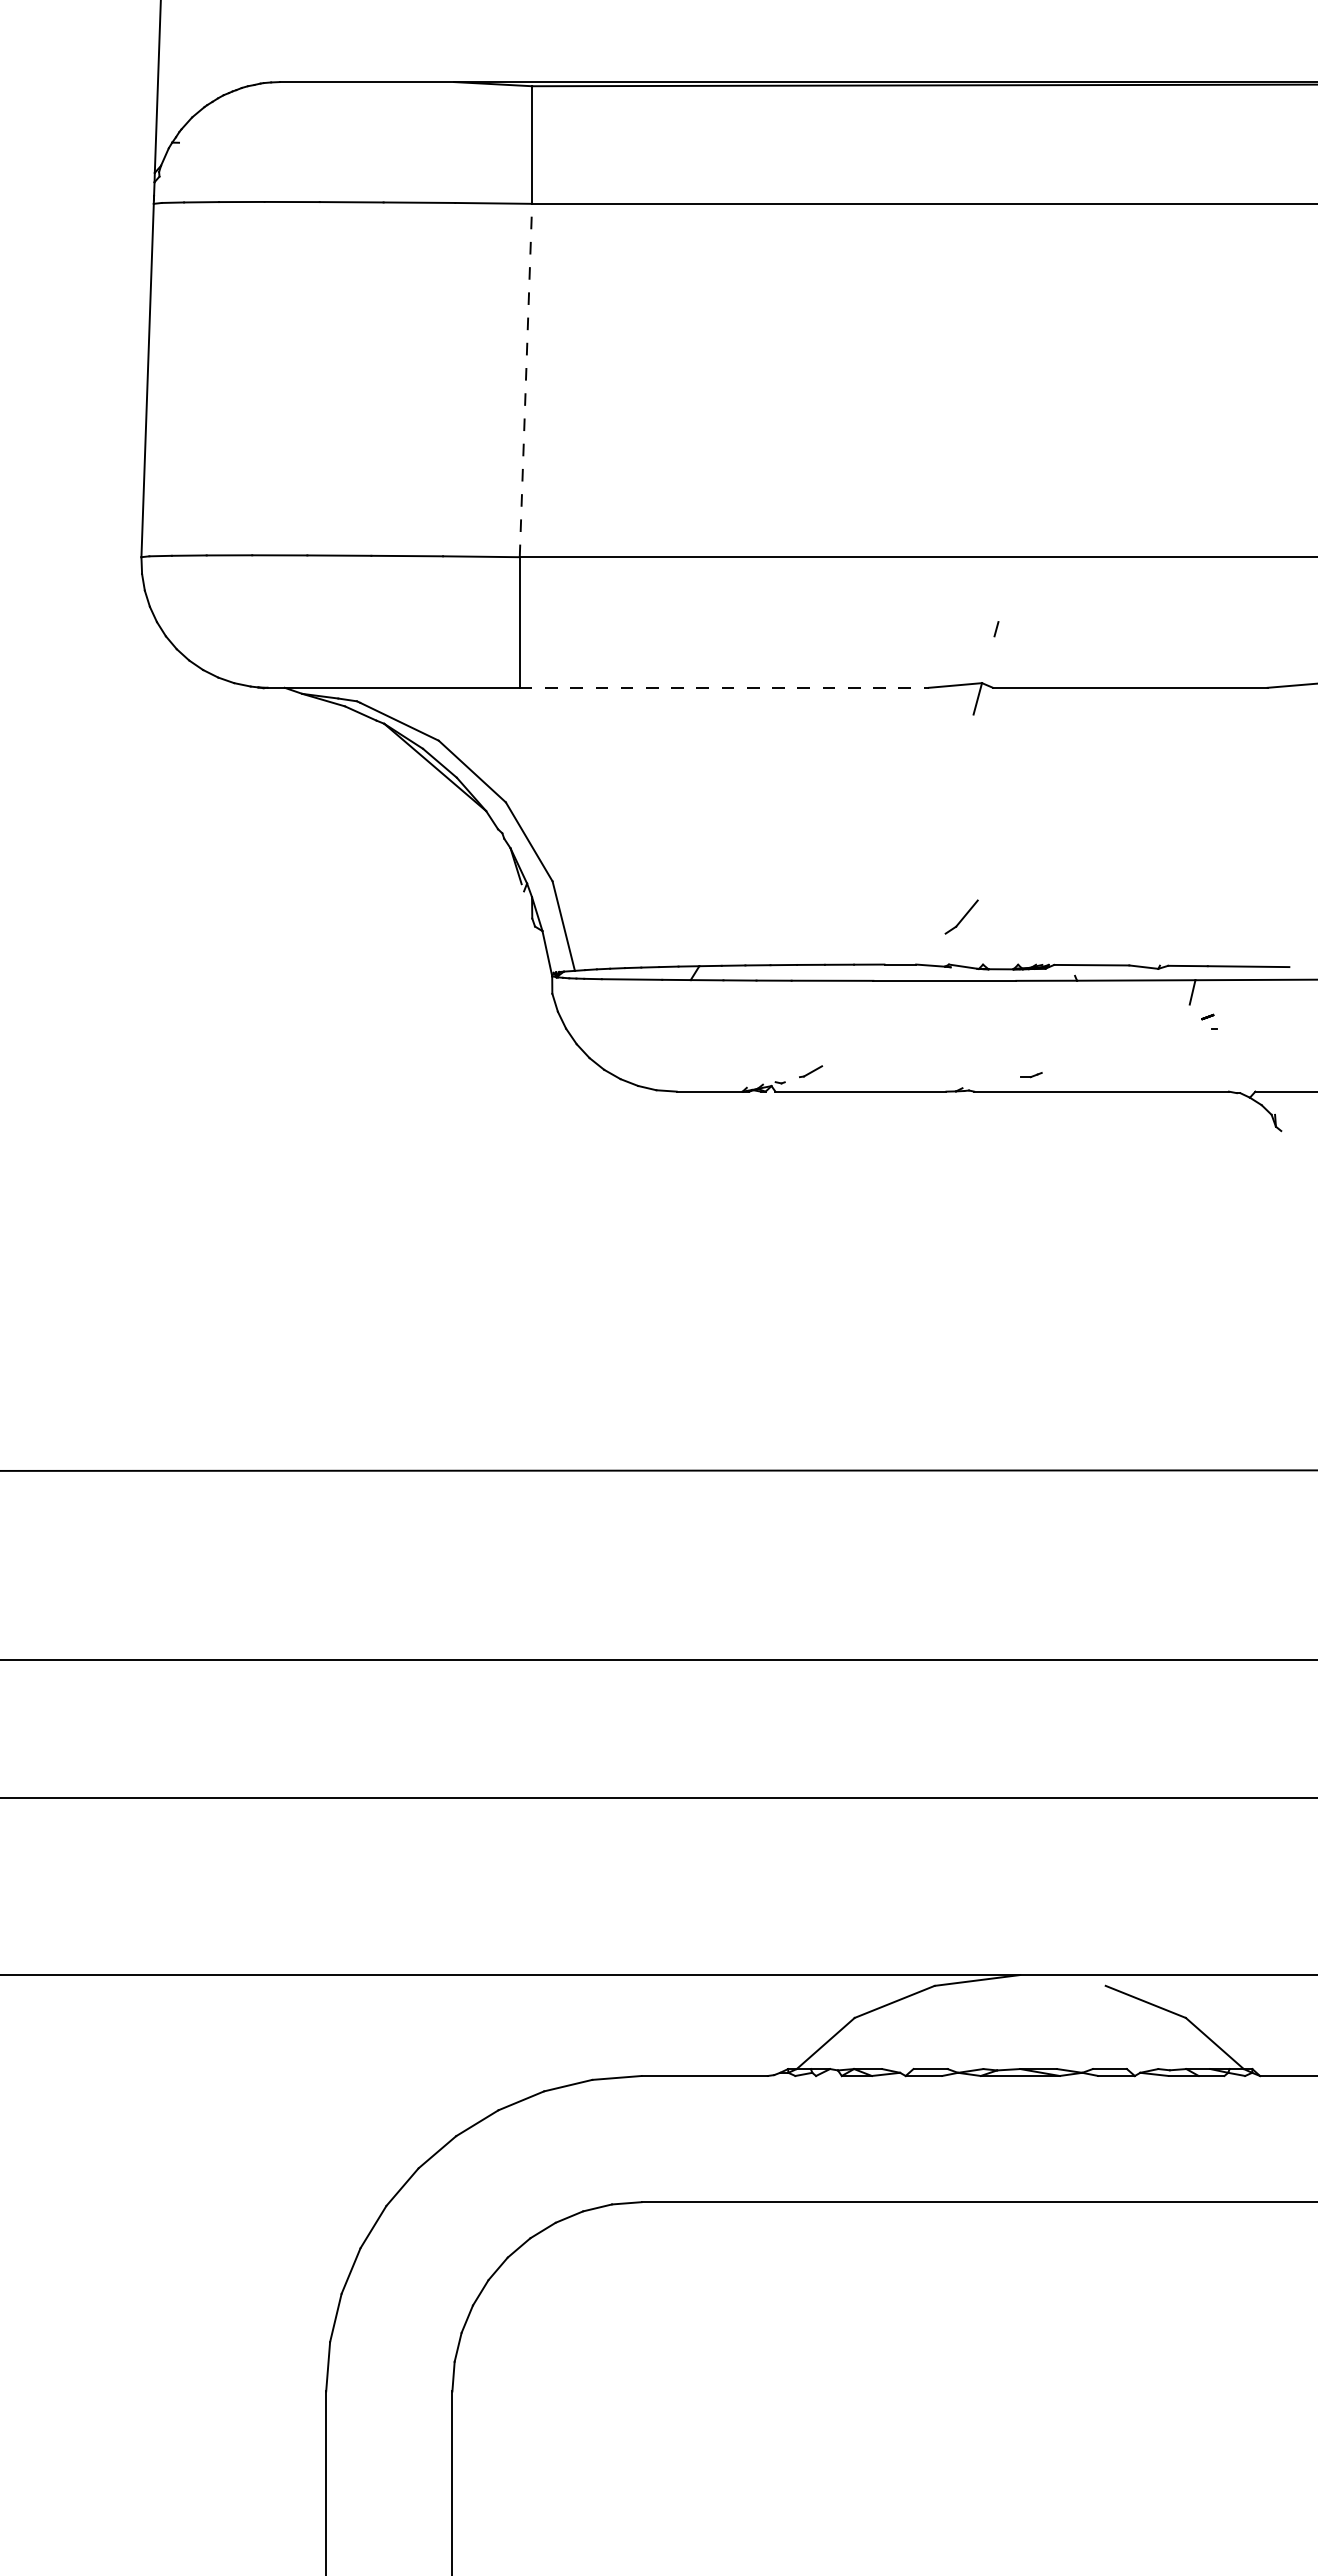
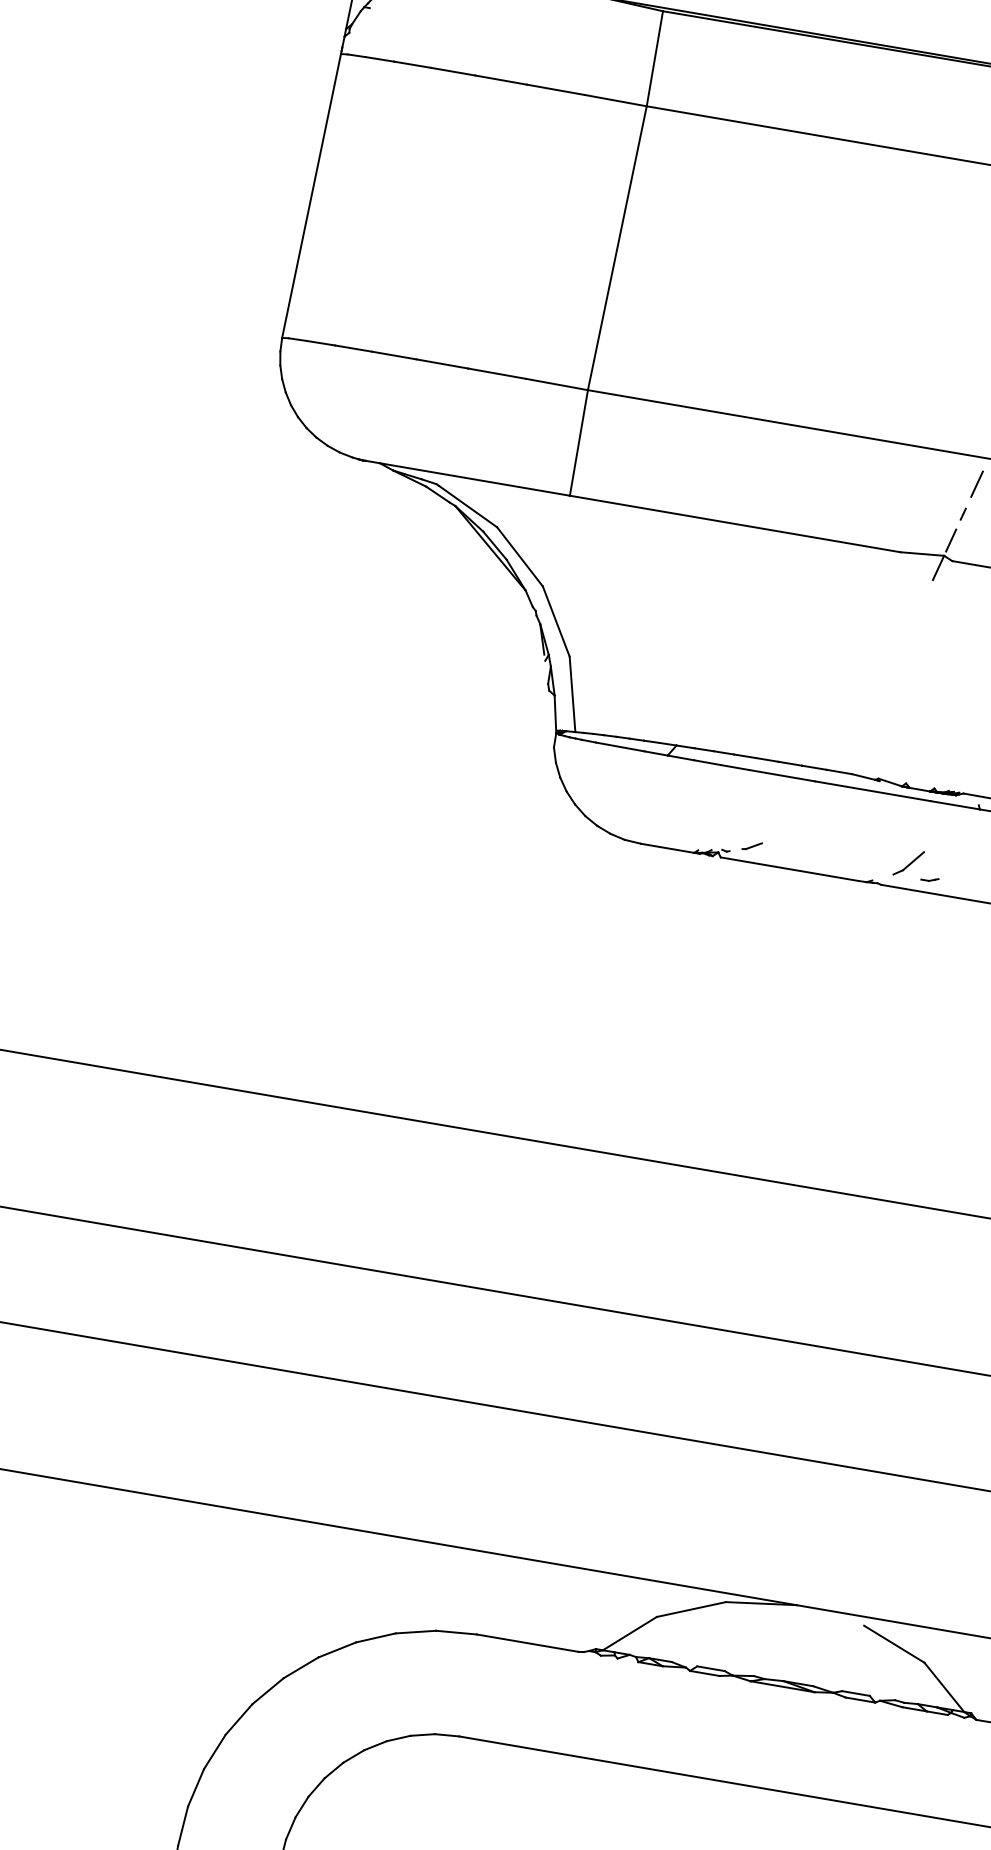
line: (525, 380) -> (616, 248), dashed -> solid
line: (1006, 589) -> (976, 483), added
line: (987, 663) -> (951, 540), added
line: (724, 687) -> (735, 523), dashed -> solid
part: (961, 916) -> (908, 862), moved

